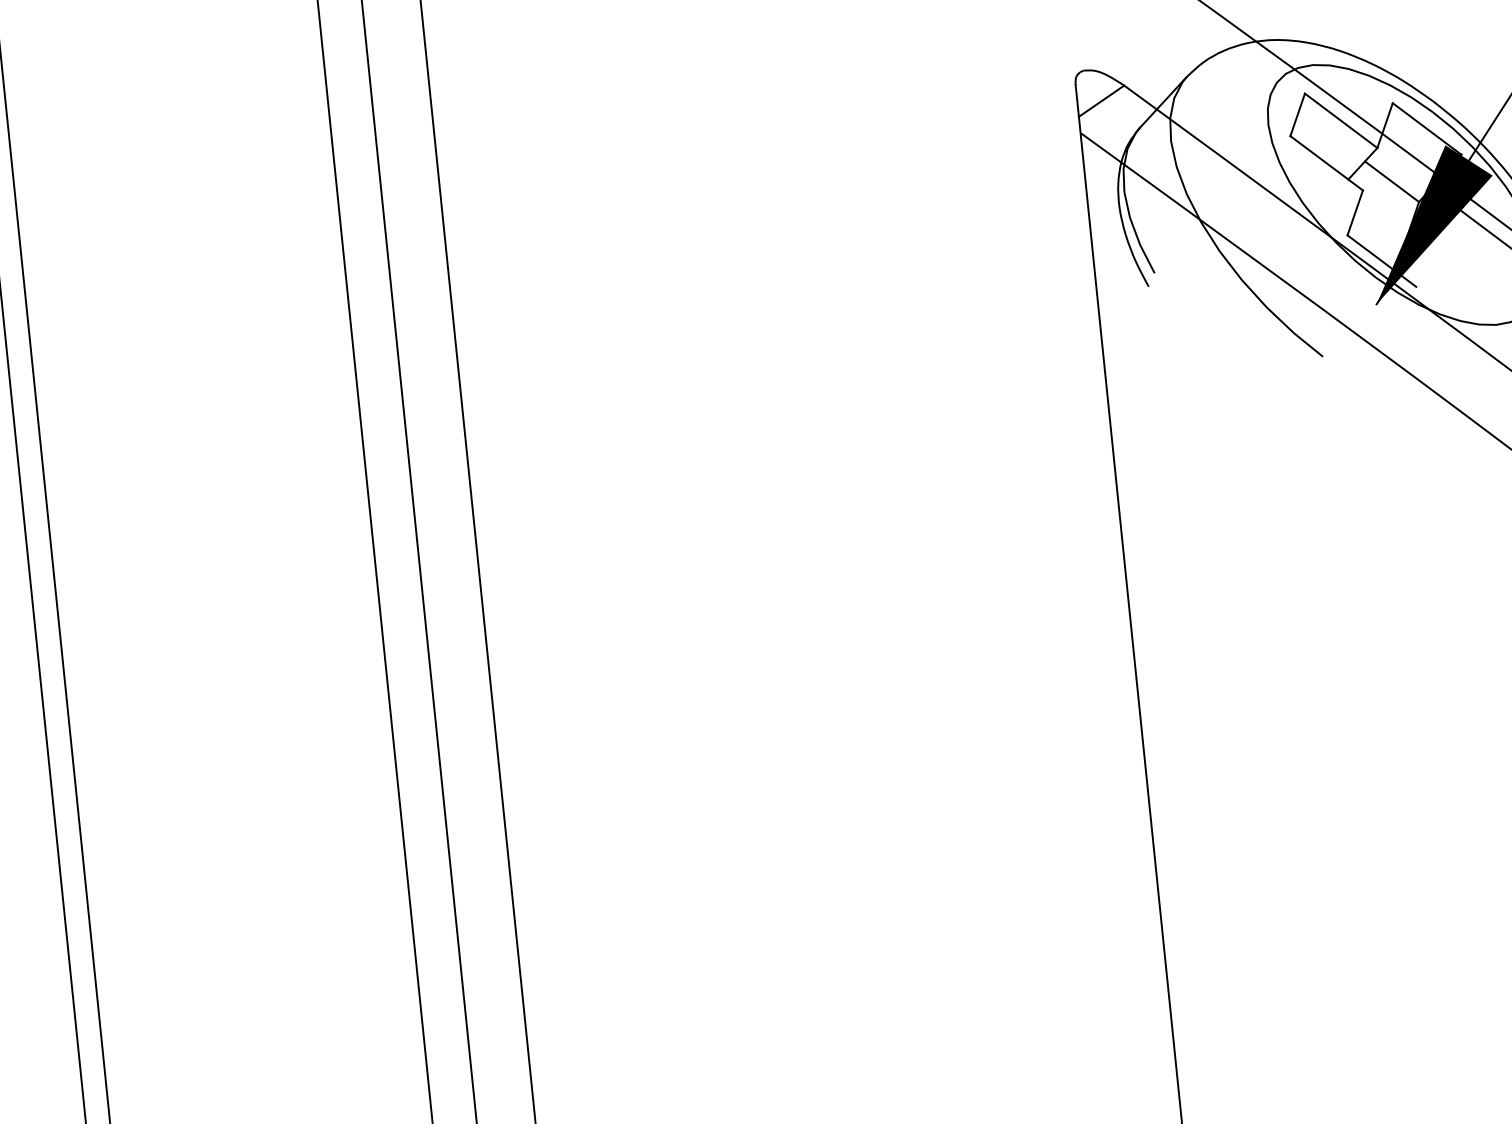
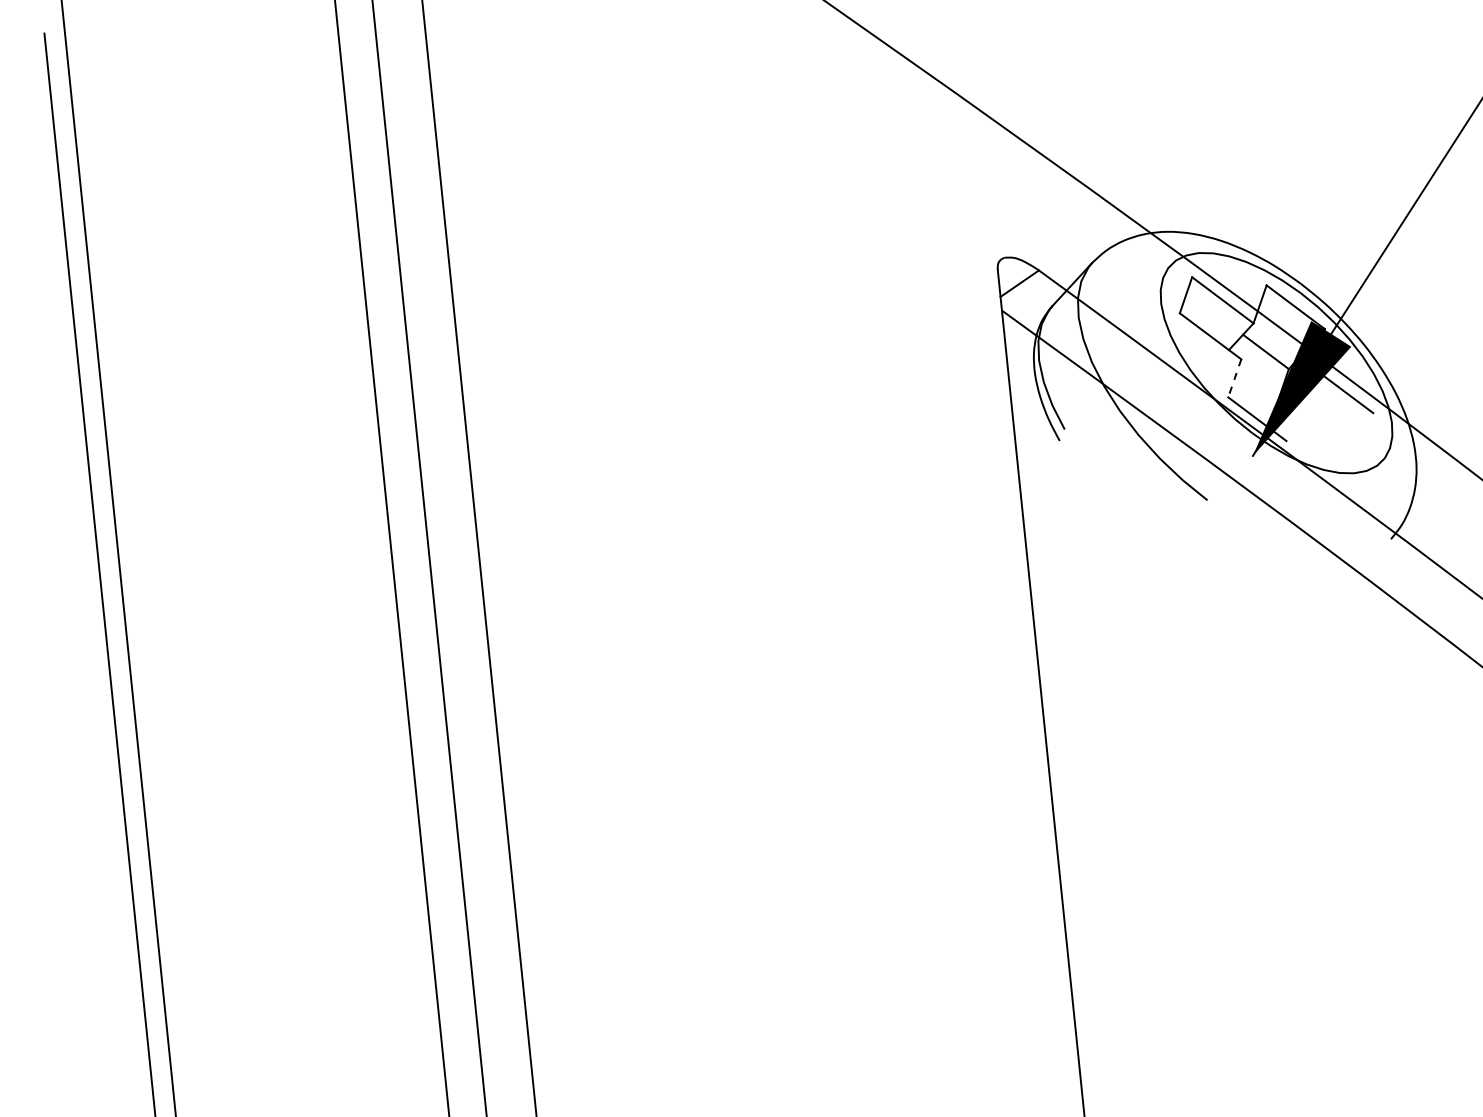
line: (1354, 213) -> (1234, 378), solid -> dashed

